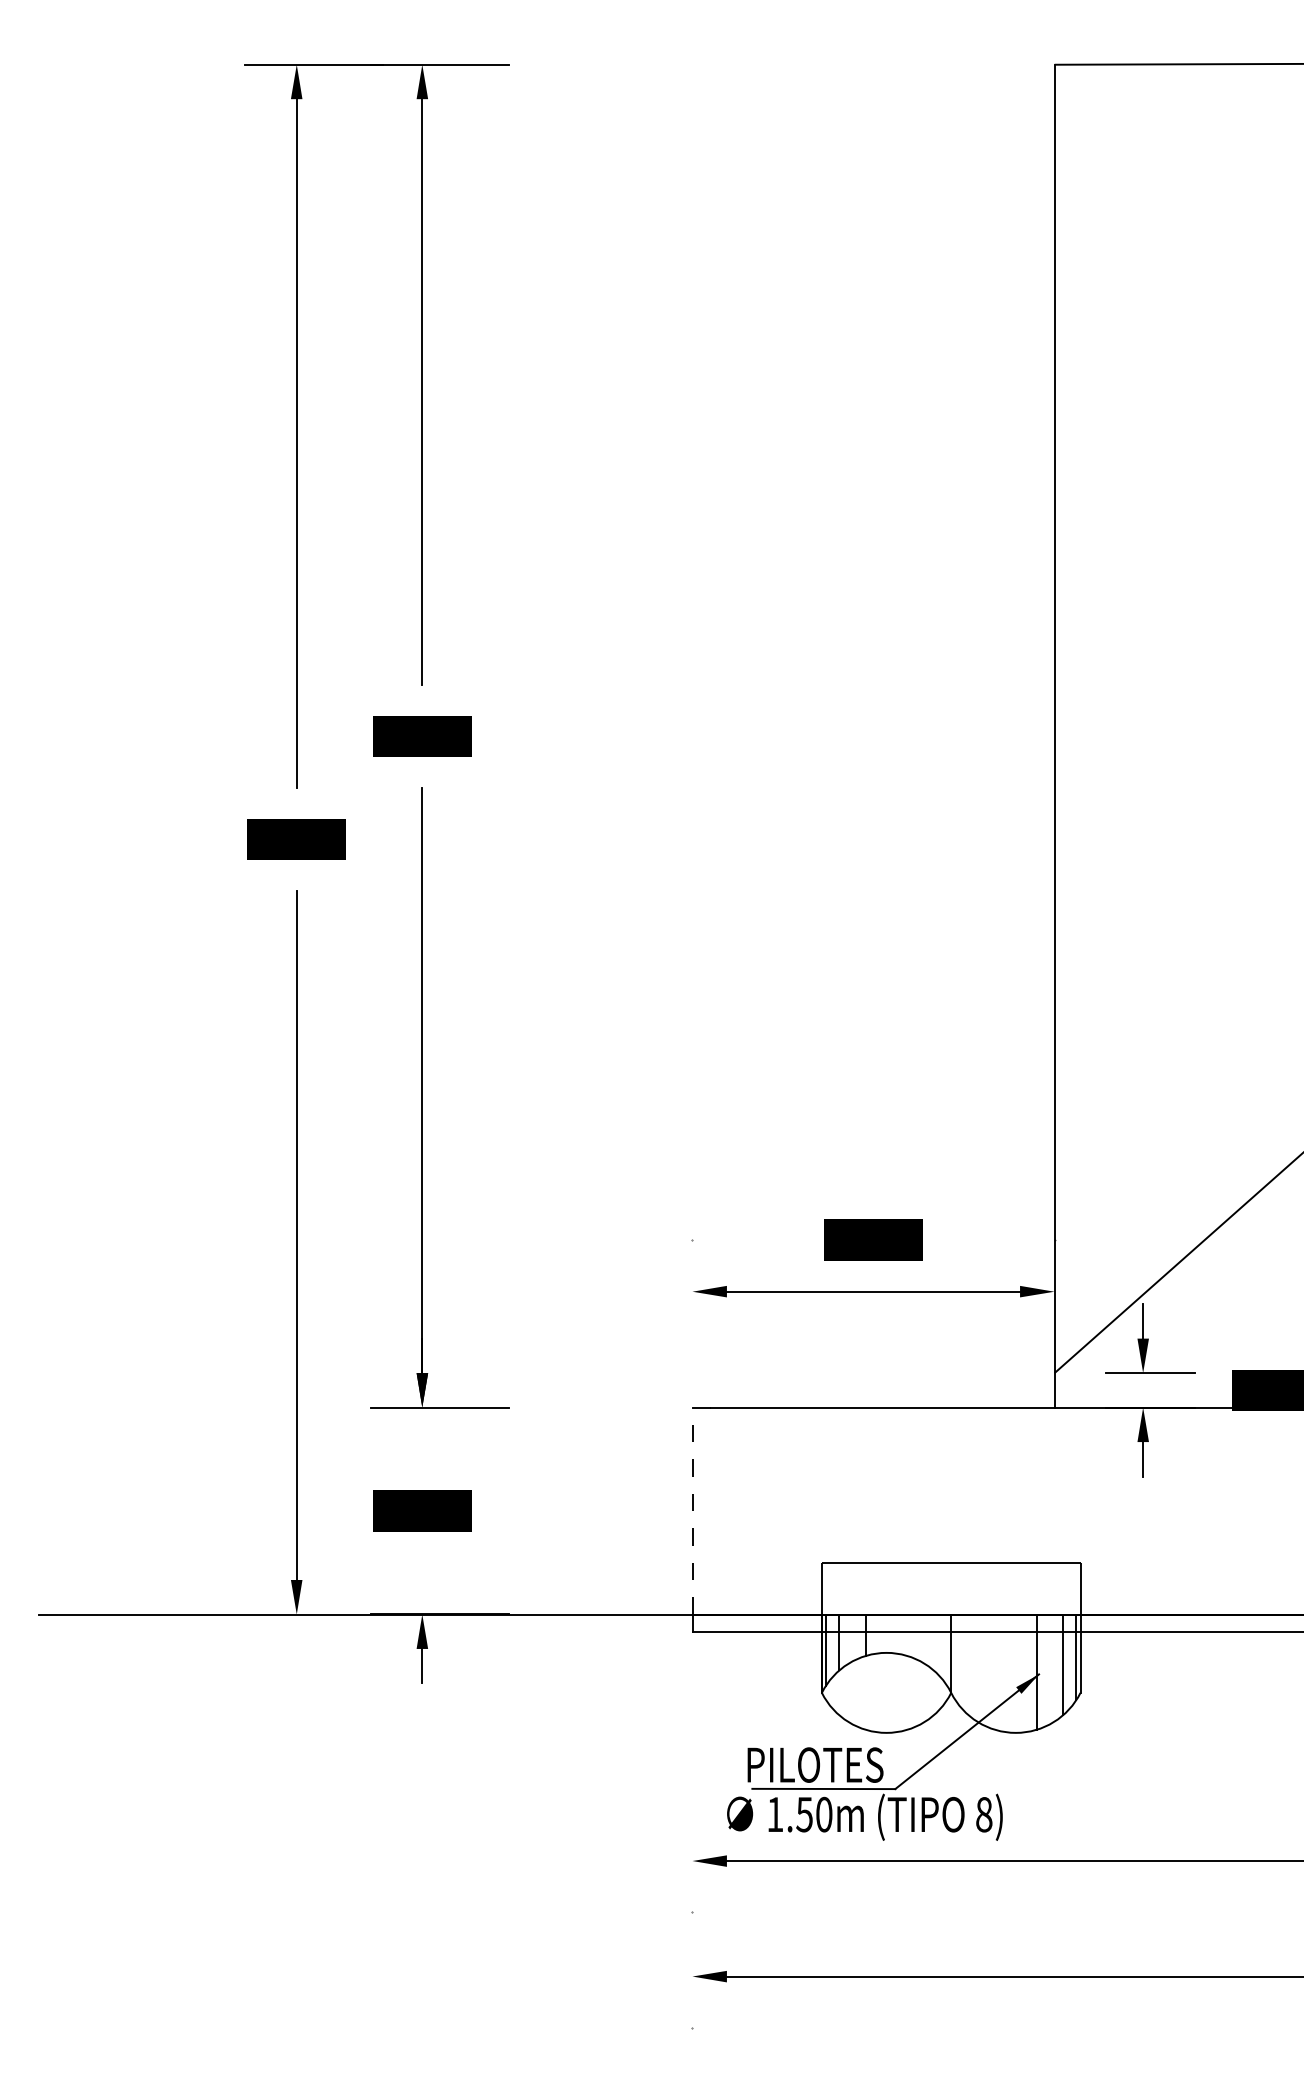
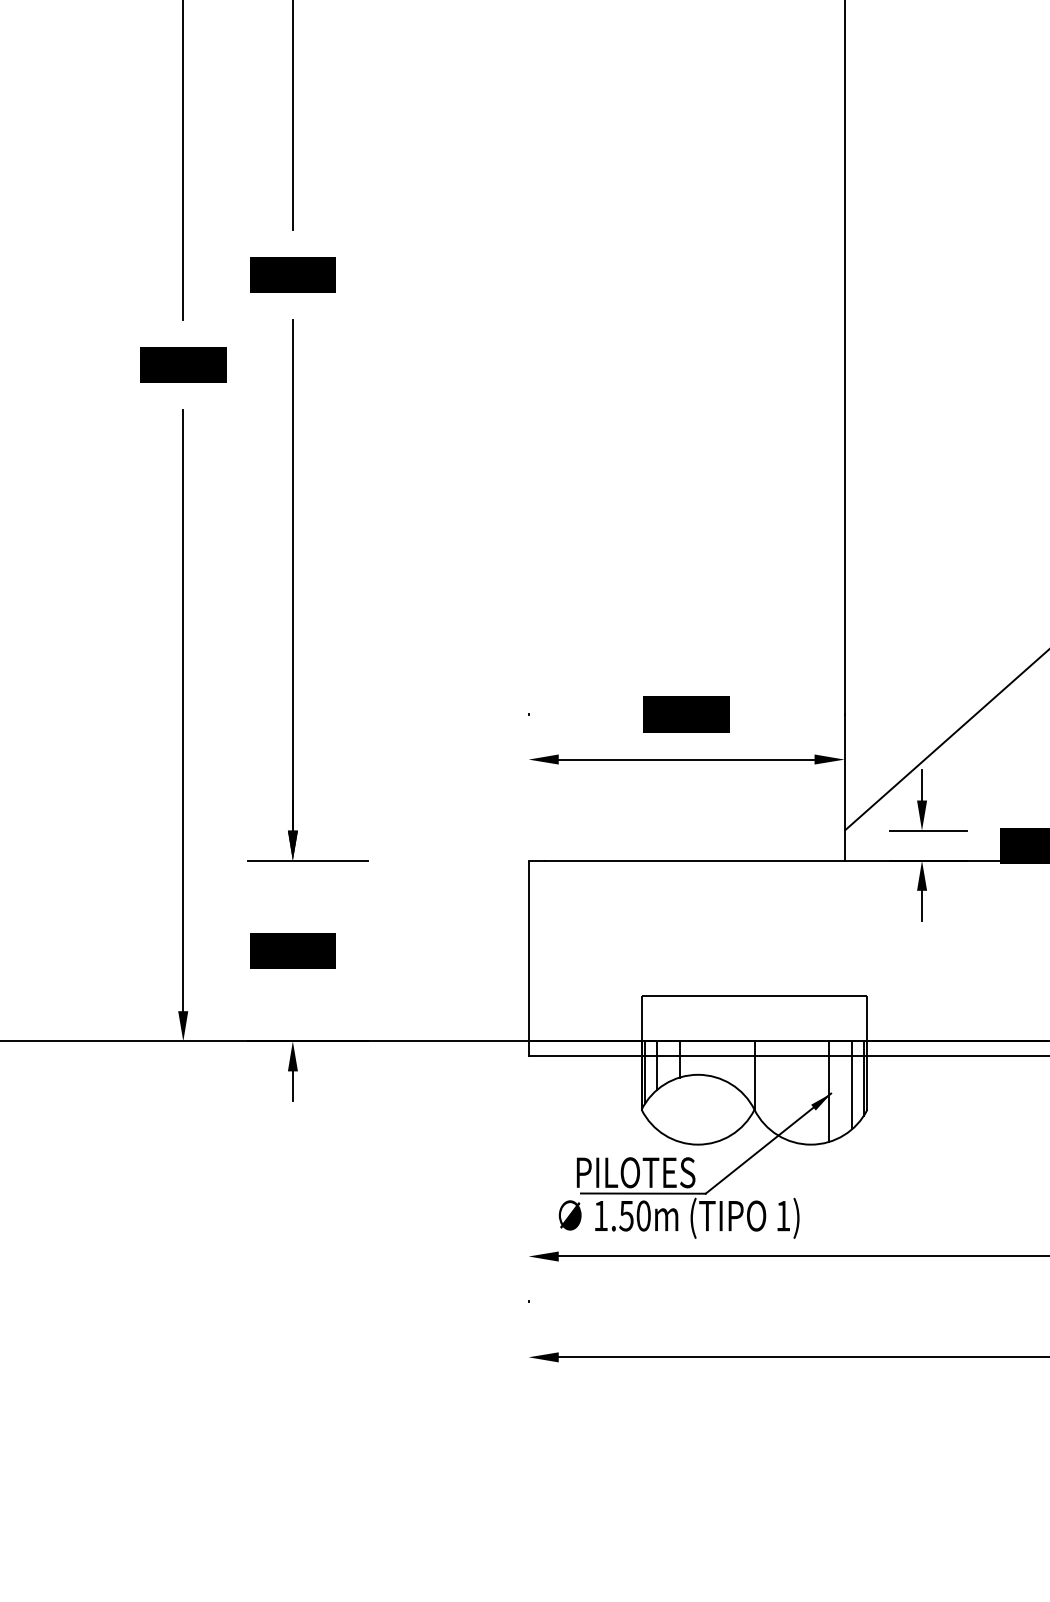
line: (692, 1510) -> (528, 950), dashed -> solid
text: (984, 1814) -> (783, 1215), 8) -> 1)

